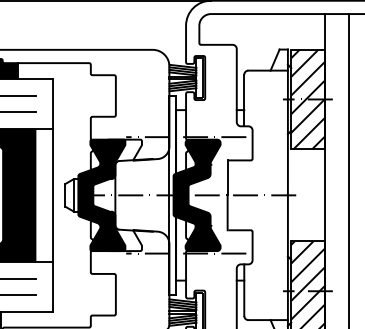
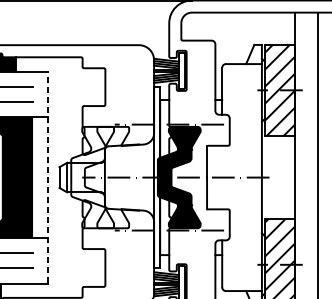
line: (53, 194) -> (48, 176), solid -> dashed
fill: (101, 195) -> (92, 177), removed

